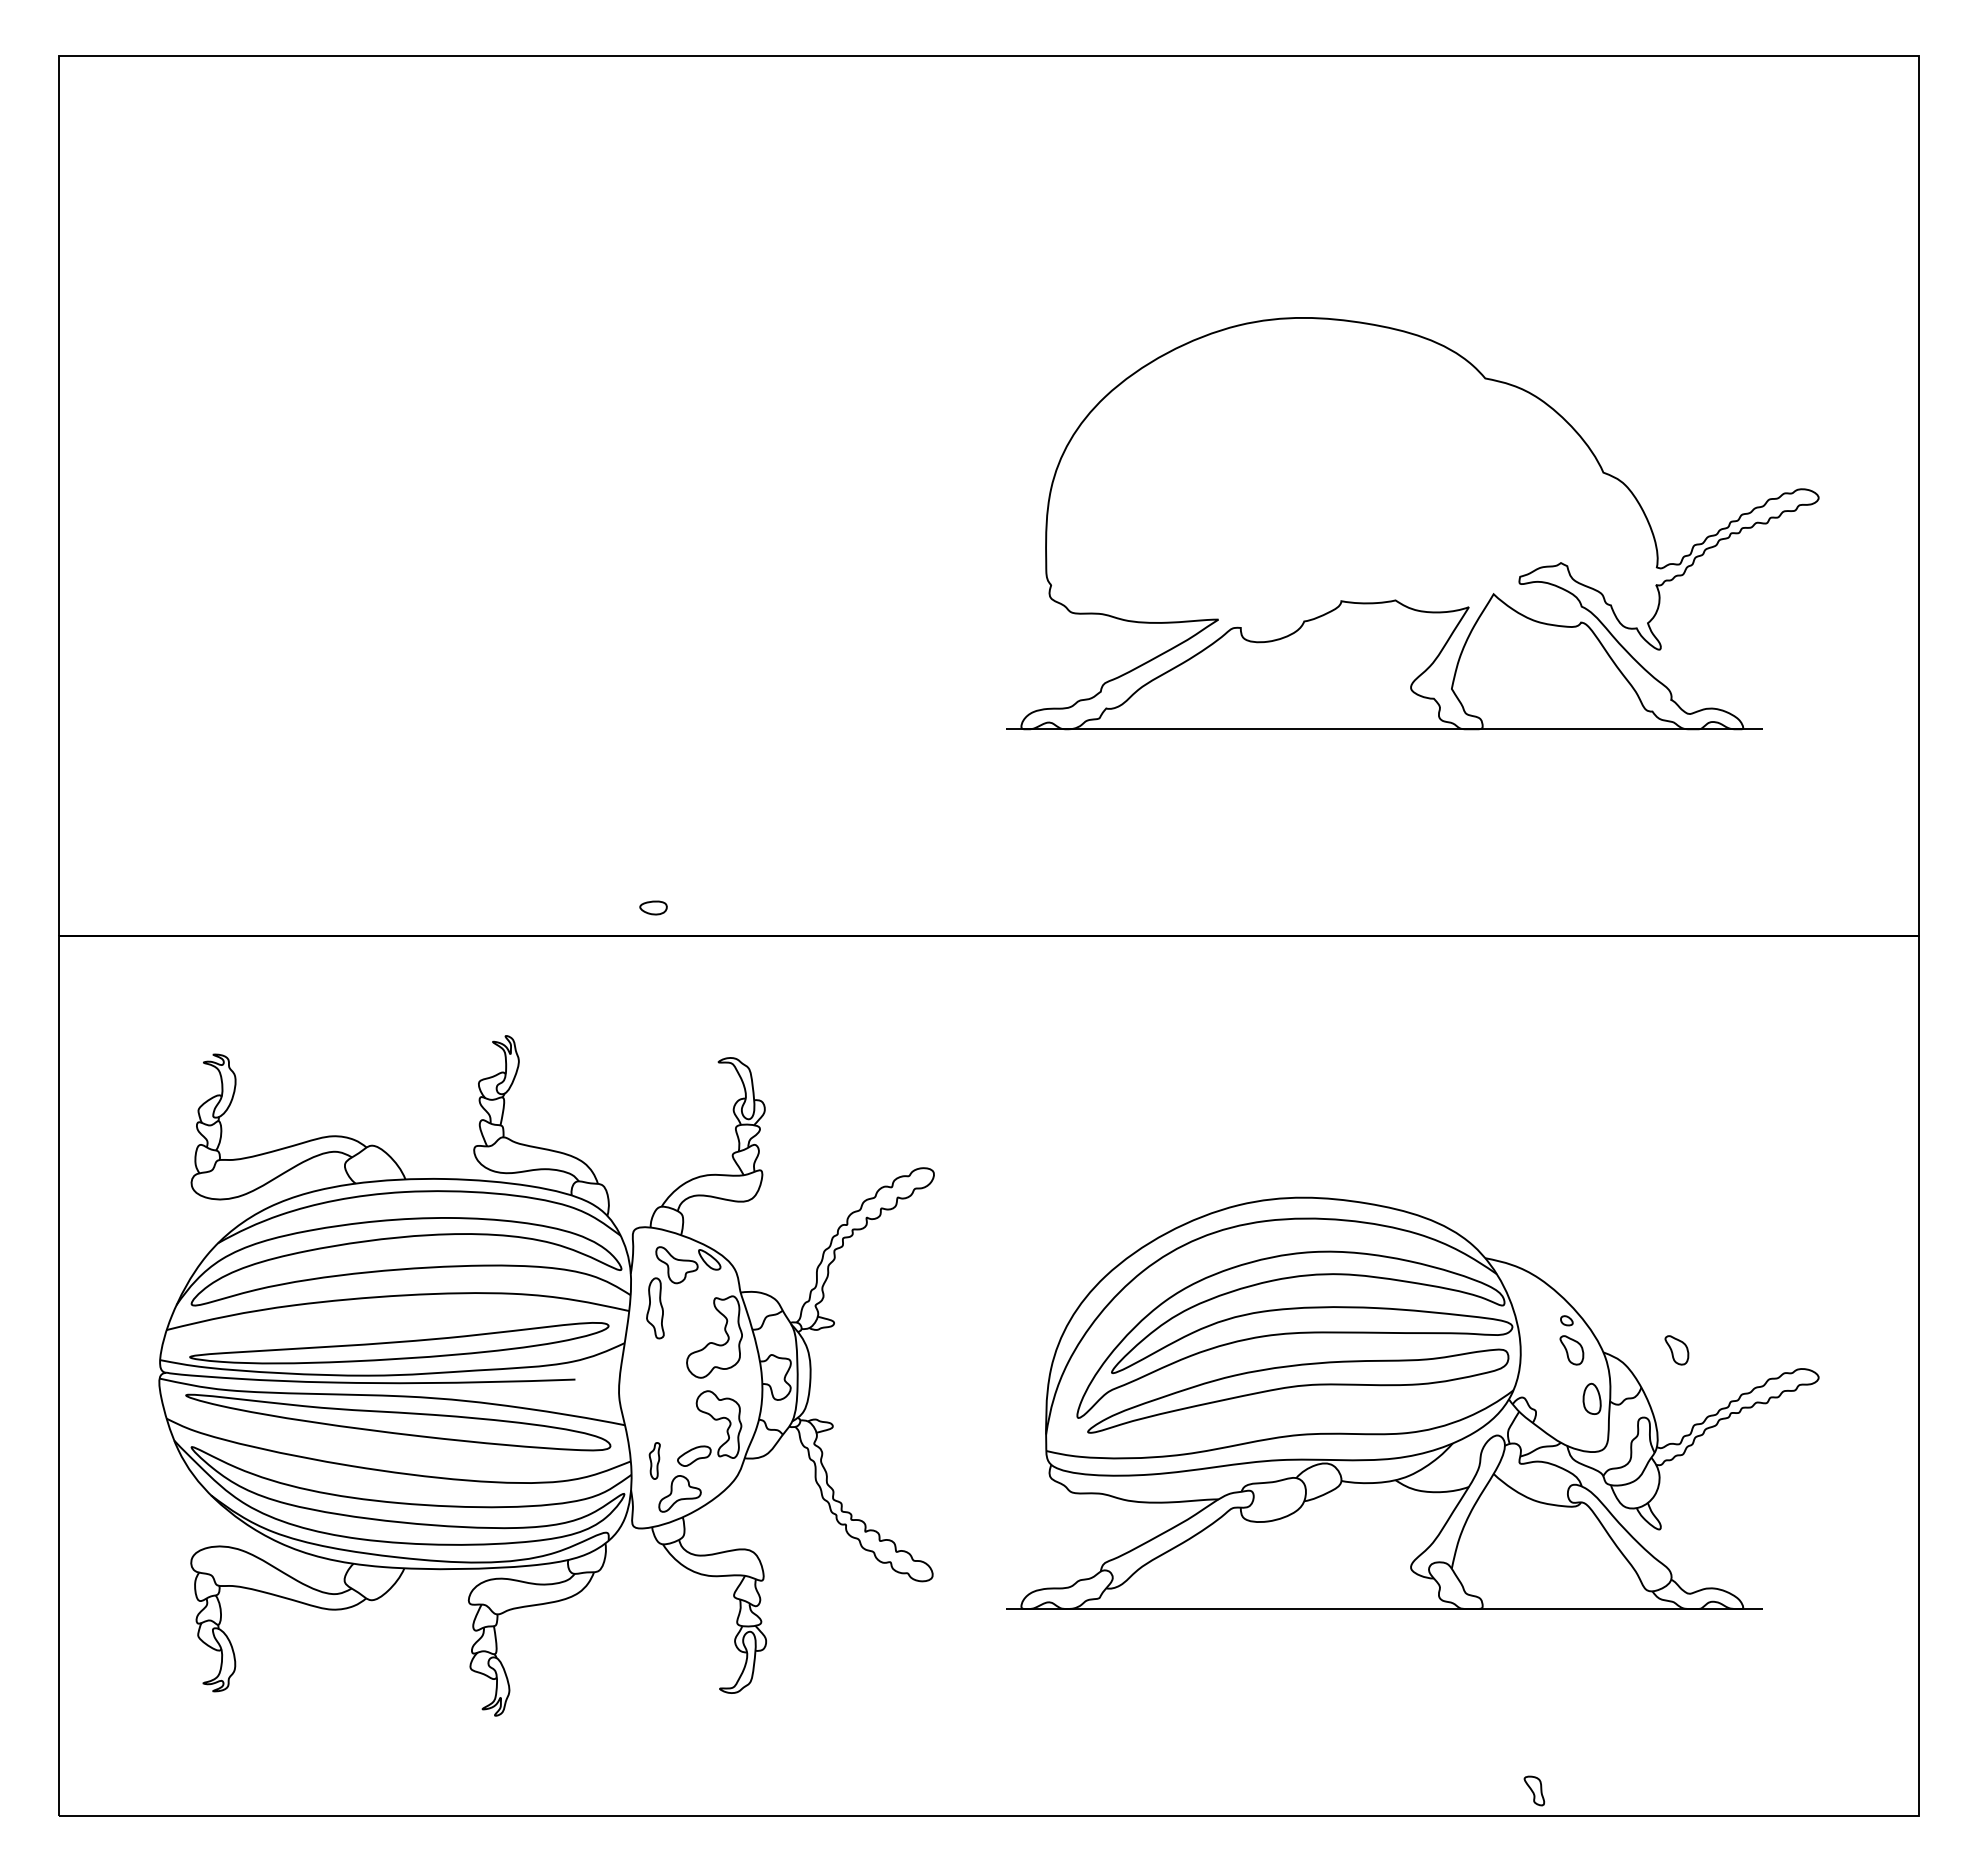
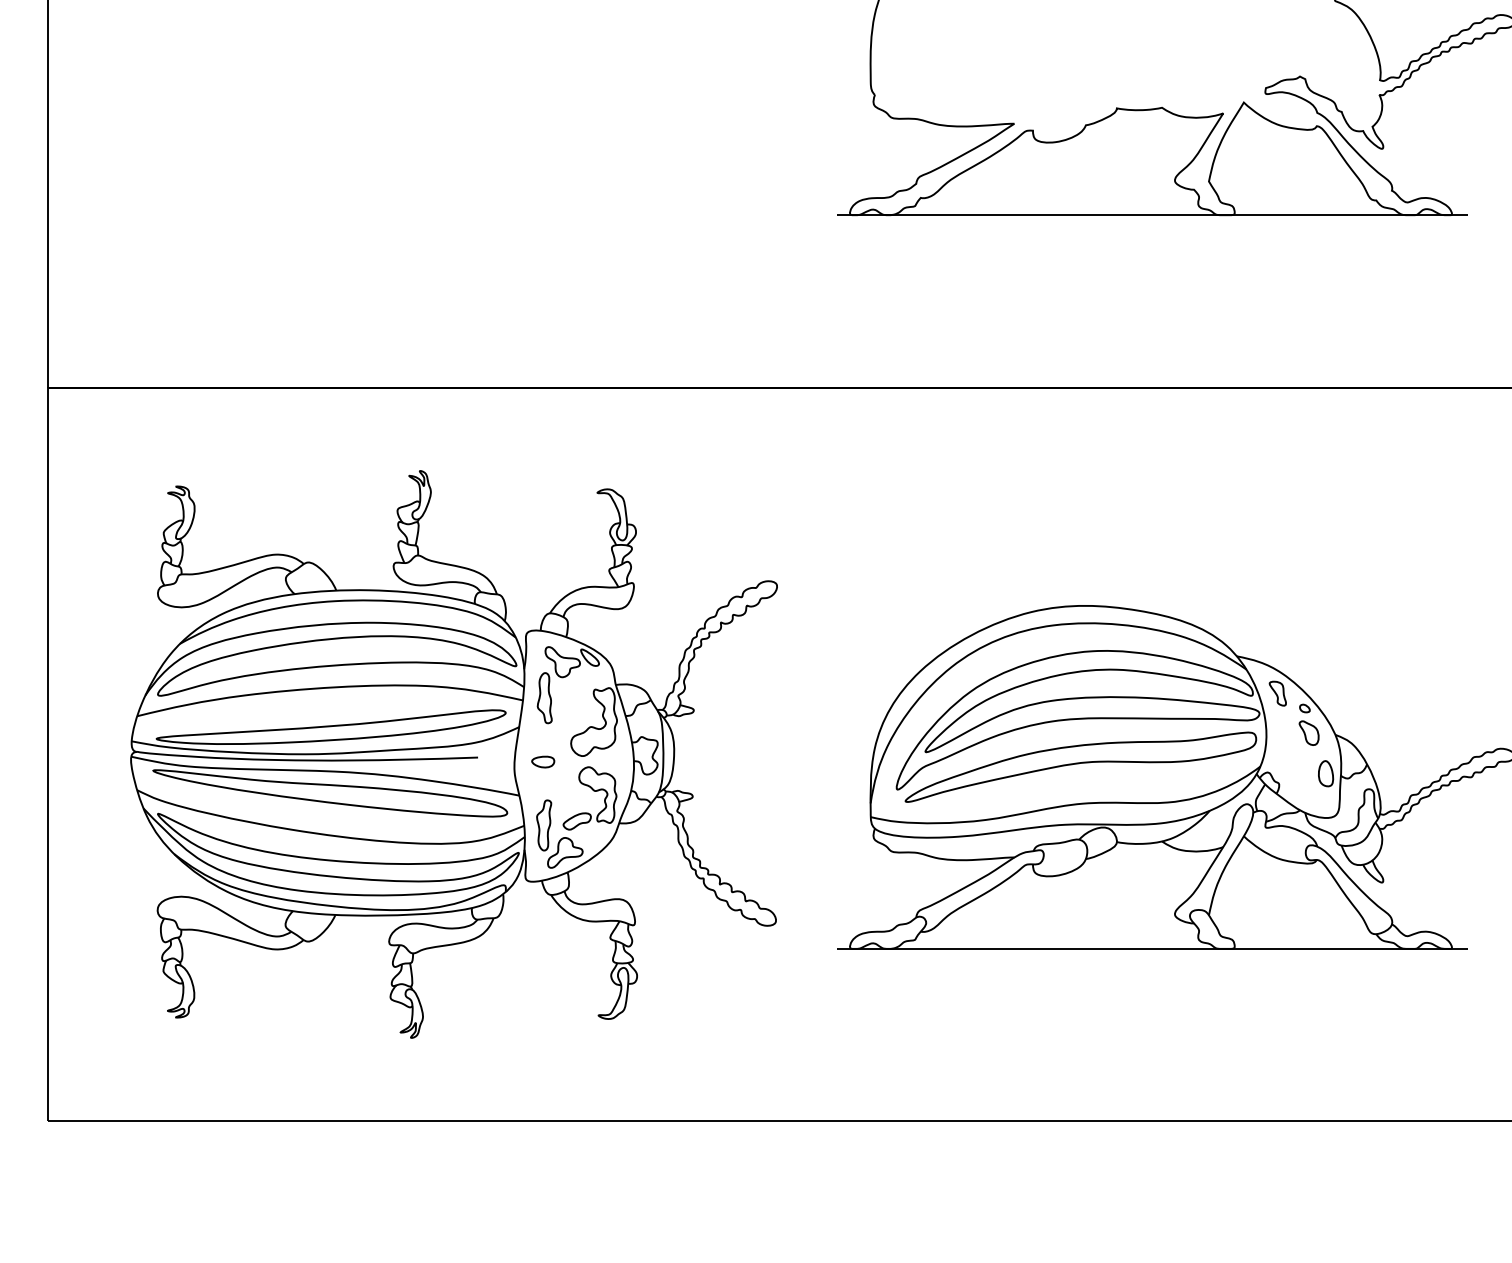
part: (653, 907) -> (543, 761), moved
part: (1676, 1350) -> (1396, 733), removed
part: (654, 1460) -> (544, 825), size x1.67
part: (1534, 1790) -> (1277, 693), moved

